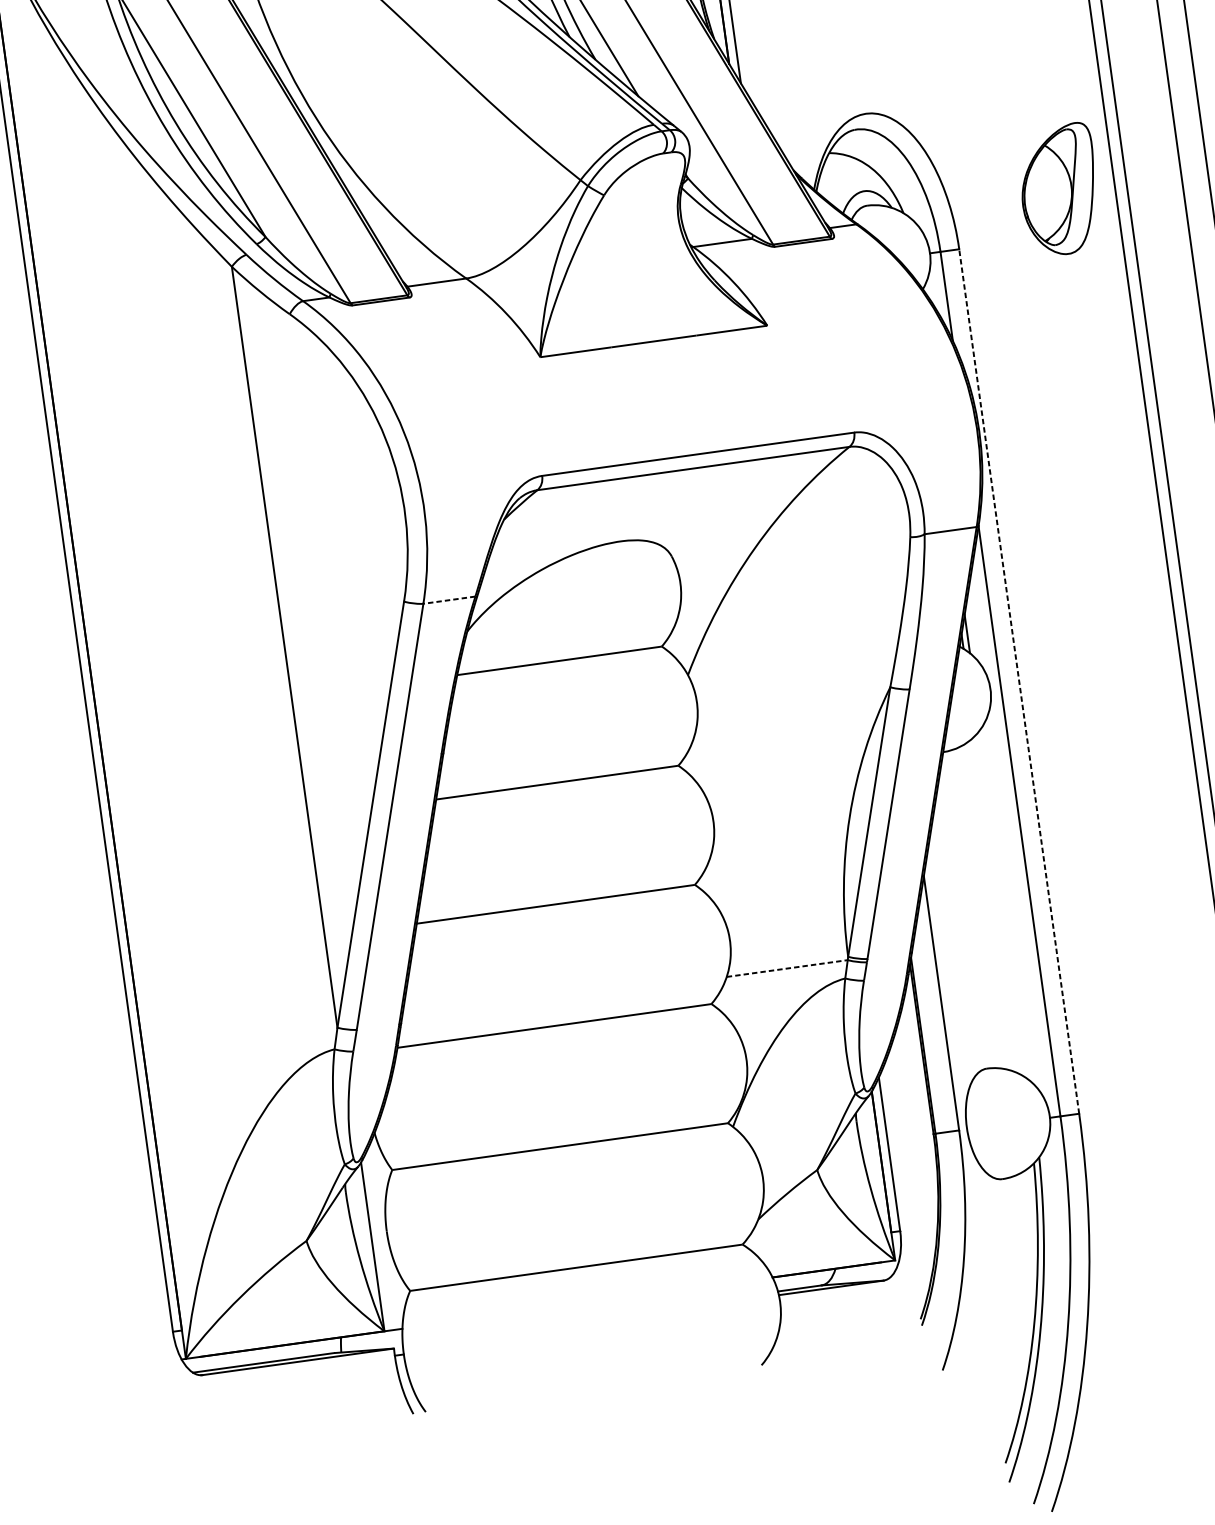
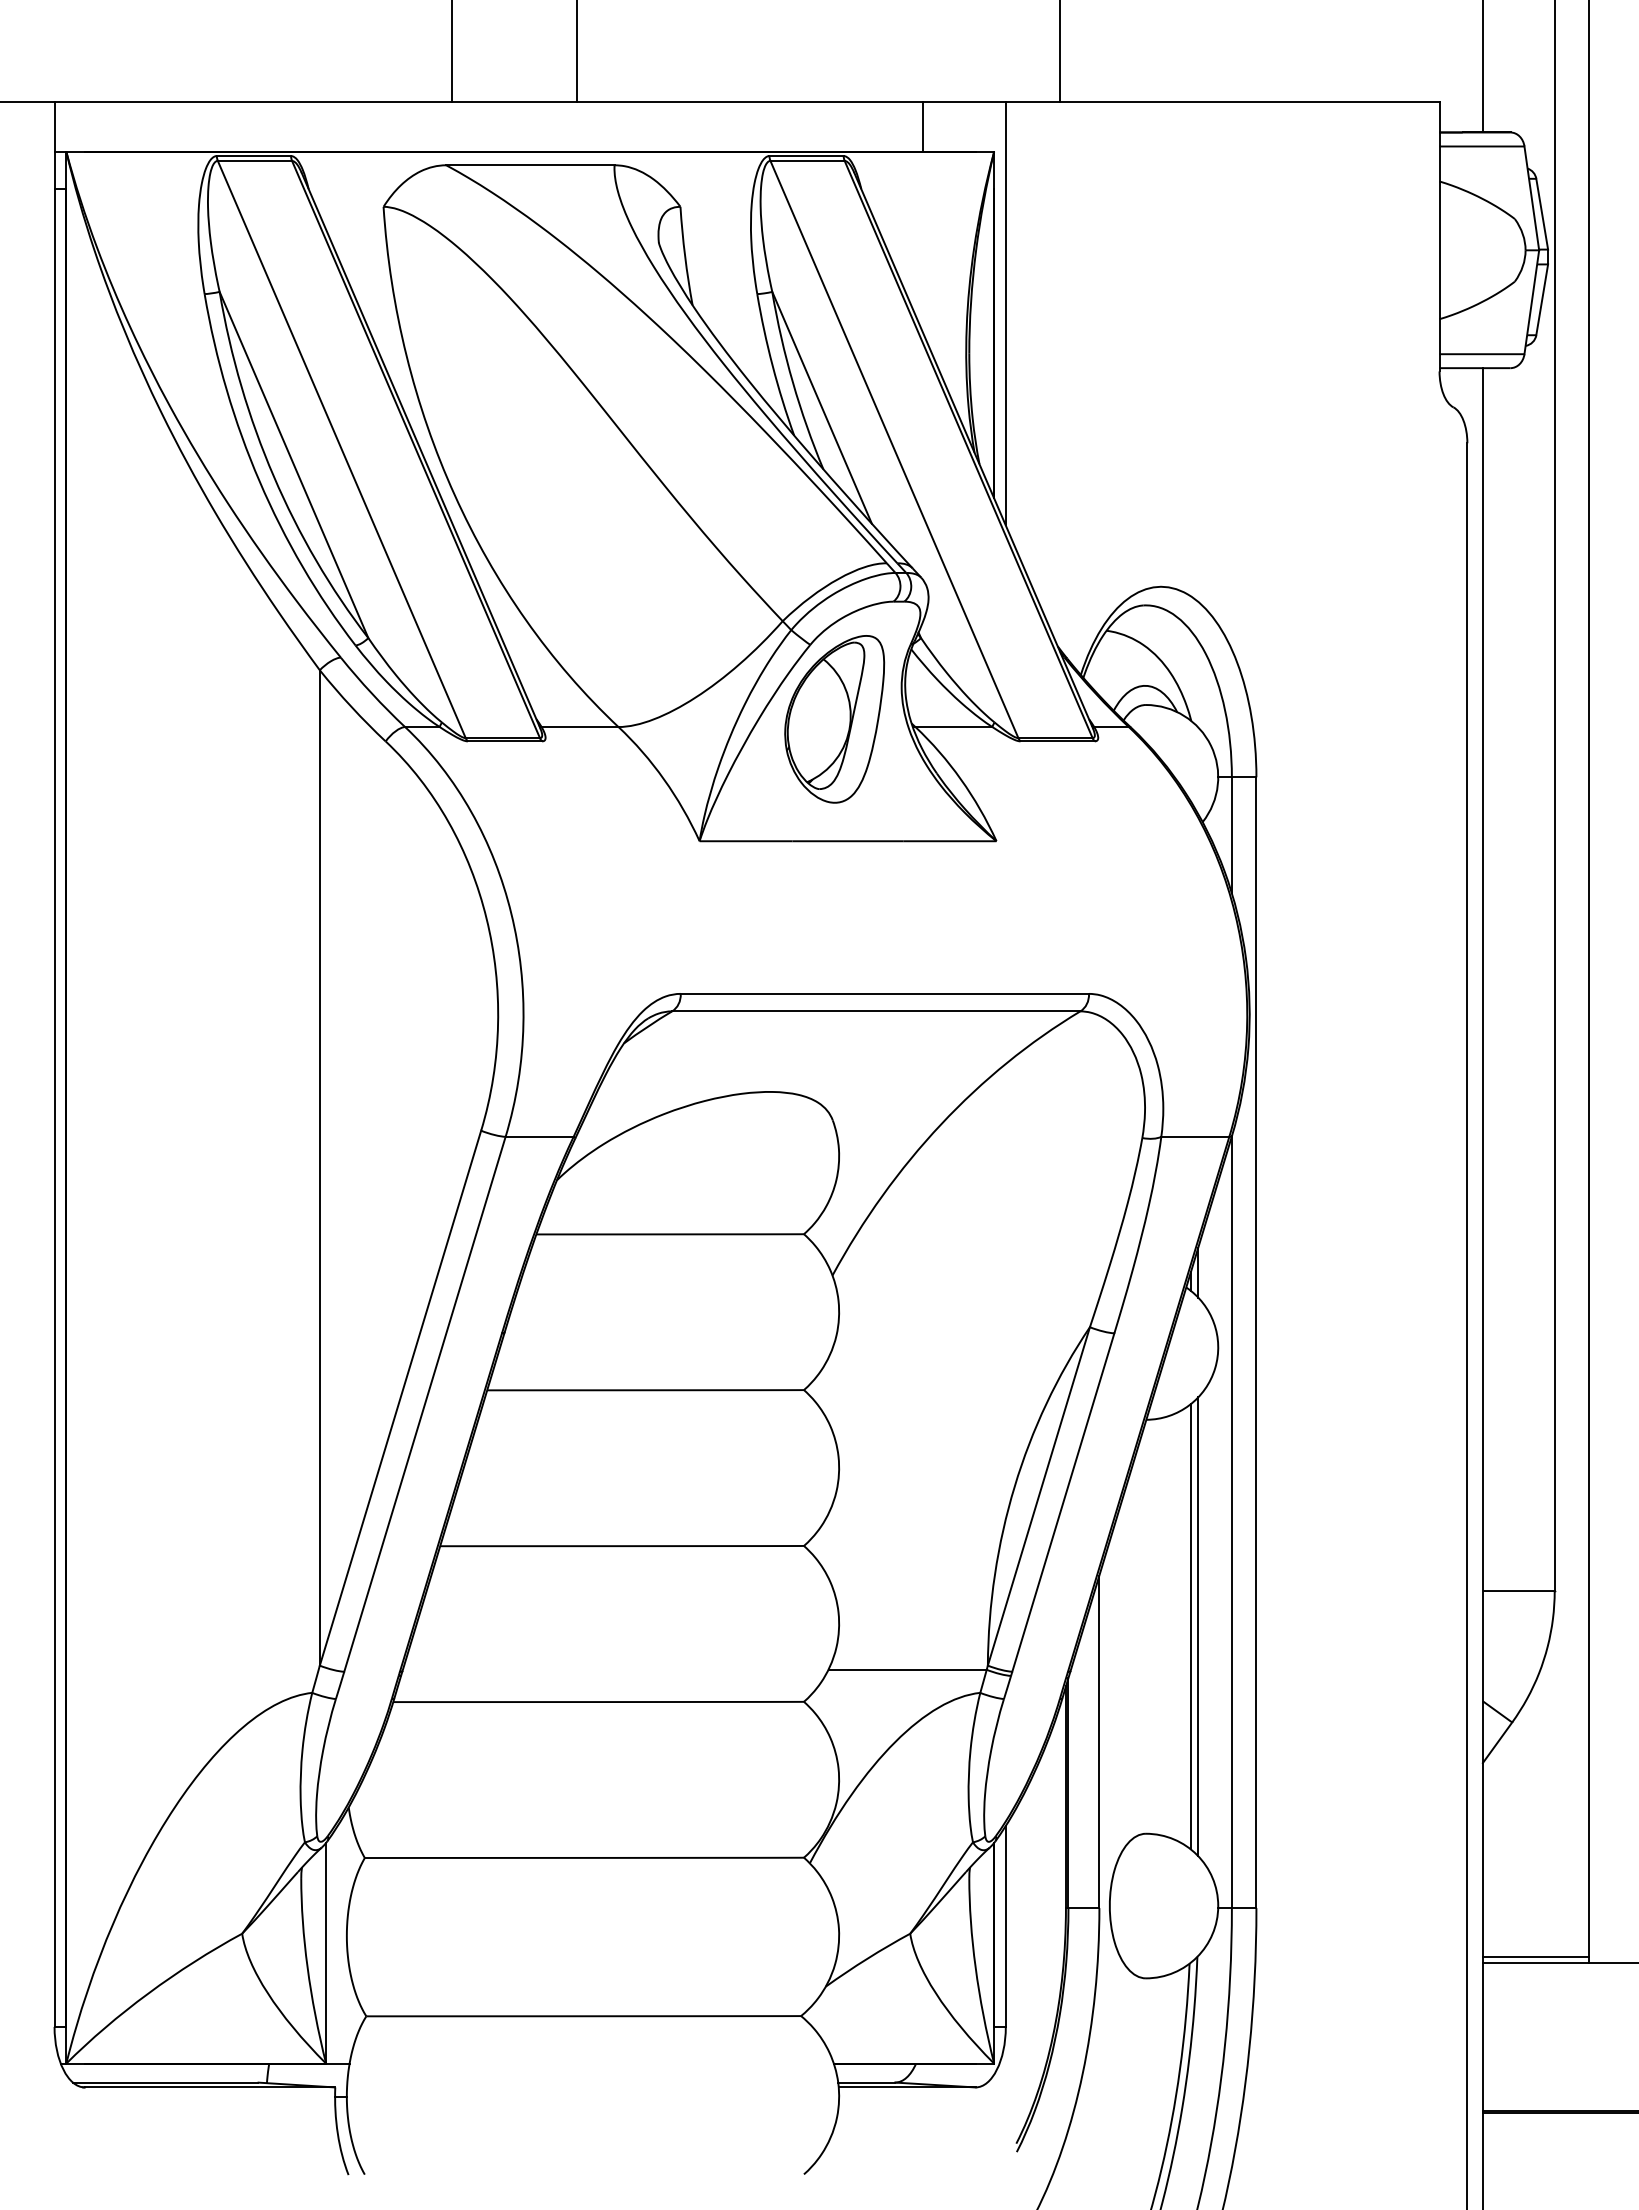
part: (1059, 190) -> (834, 719), moved
line: (449, 599) -> (539, 1136), dashed -> solid
line: (1019, 681) -> (1256, 1342), dashed -> solid
line: (1005, 904) -> (1198, 1626), added
line: (998, 905) -> (1190, 1626), added
line: (787, 968) -> (908, 1669), dashed -> solid

